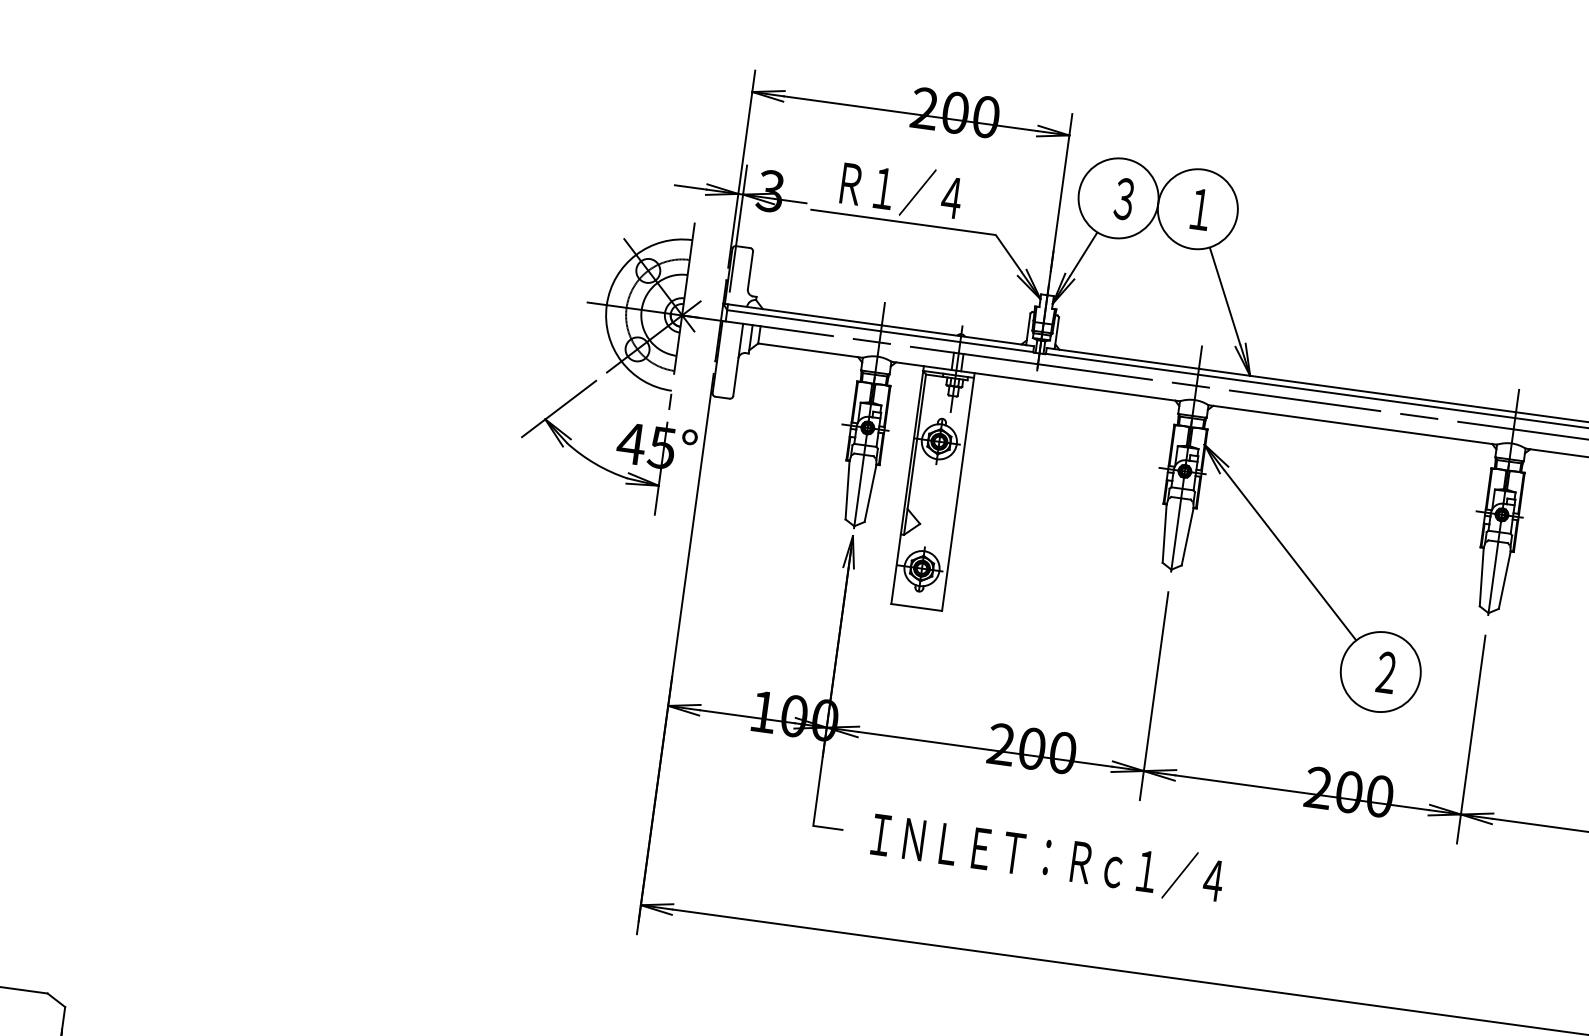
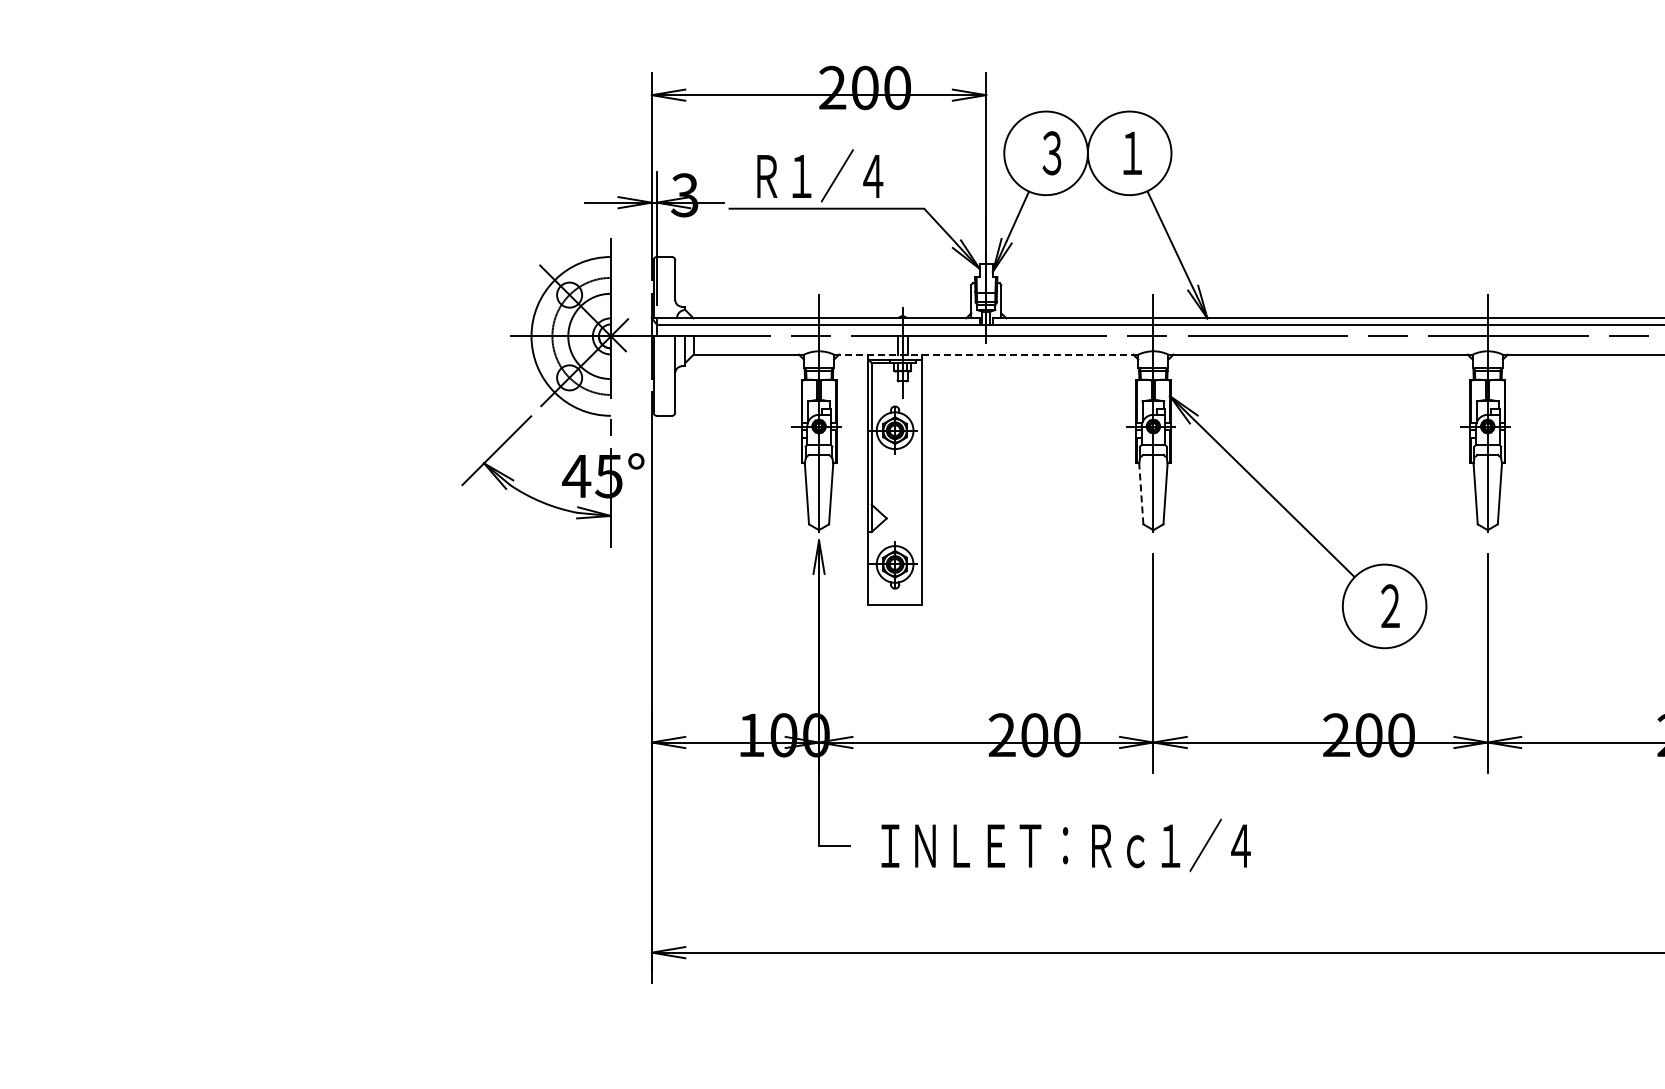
line: (1035, 381) -> (986, 354), solid -> dashed
line: (1164, 533) -> (1141, 493), solid -> dashed

